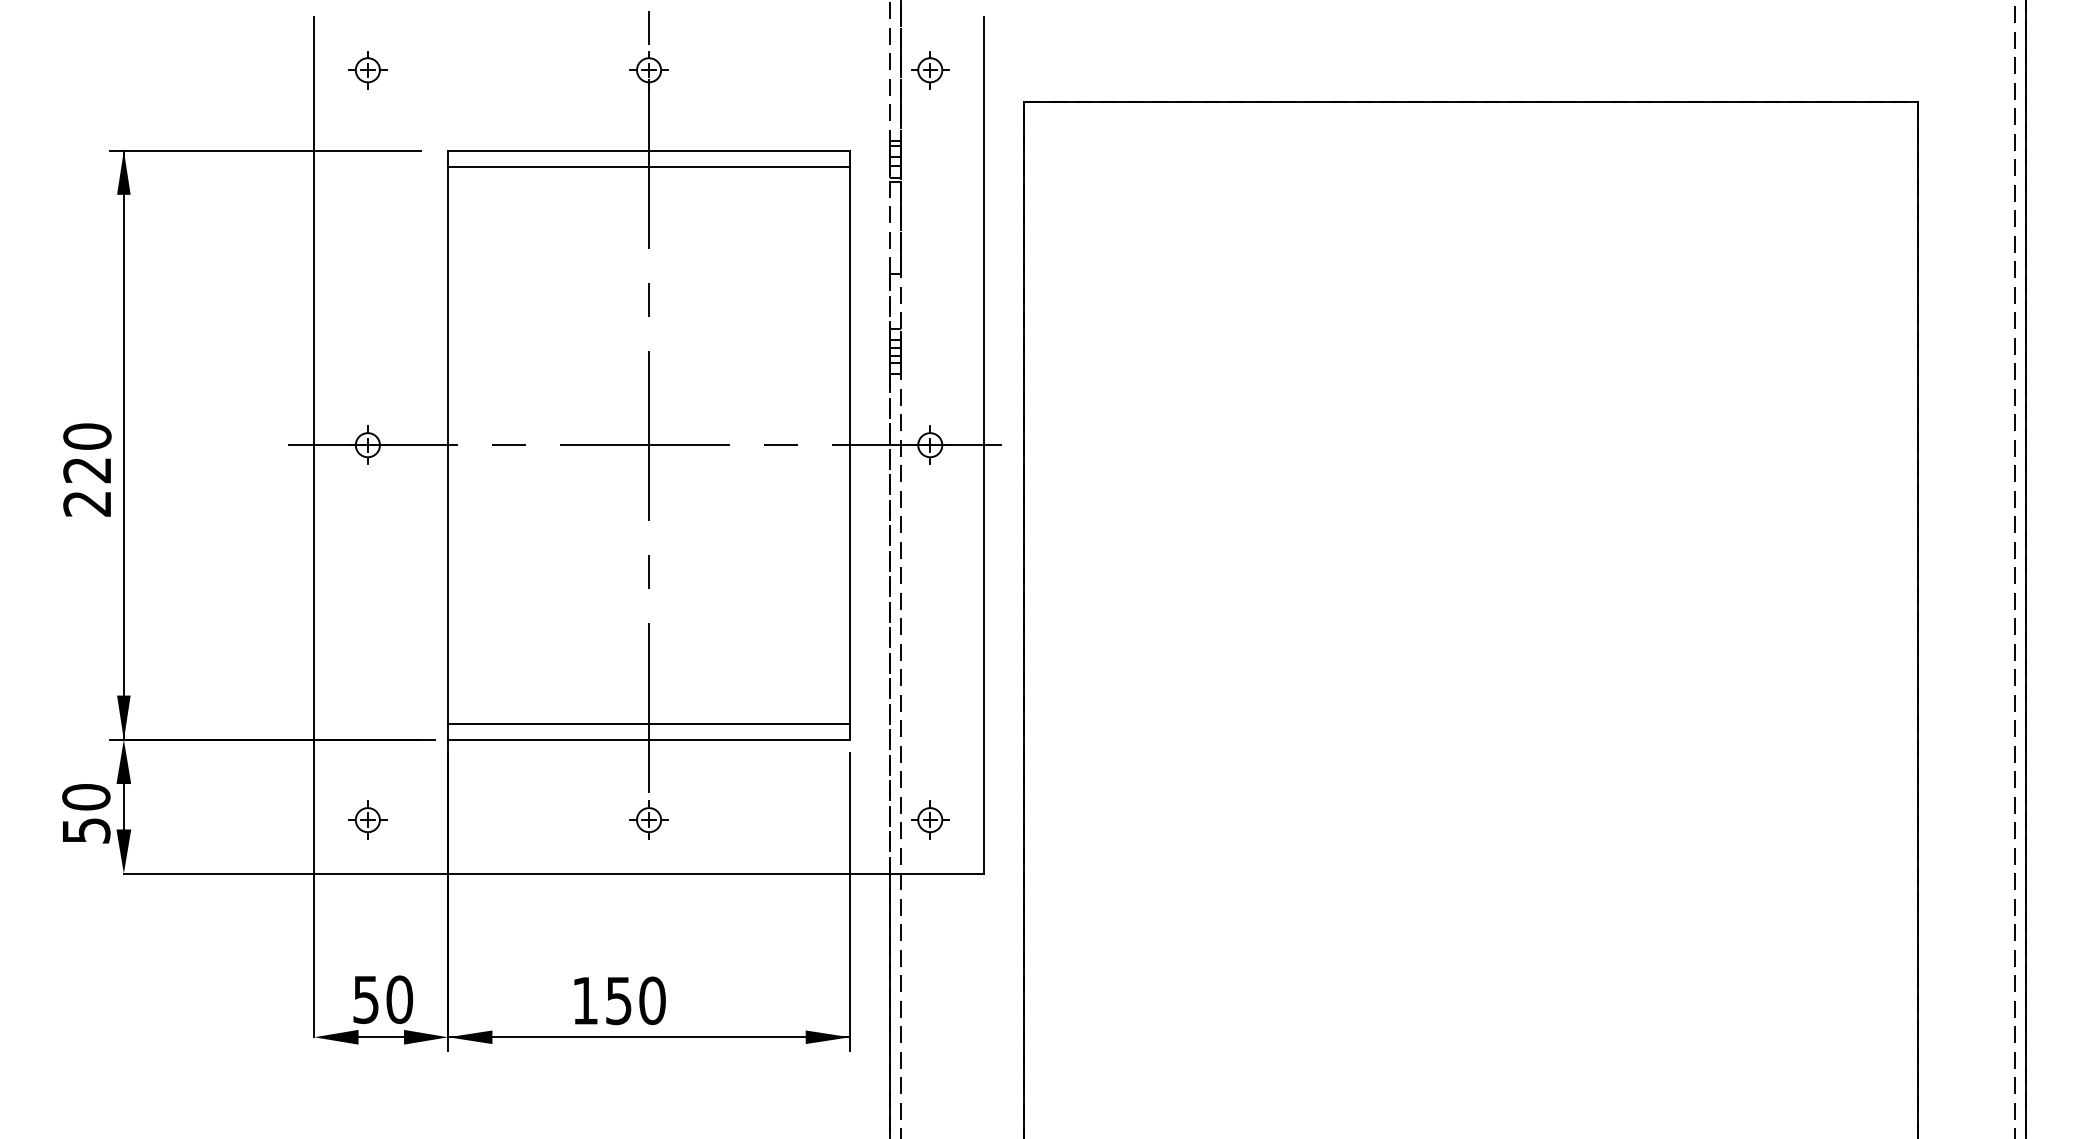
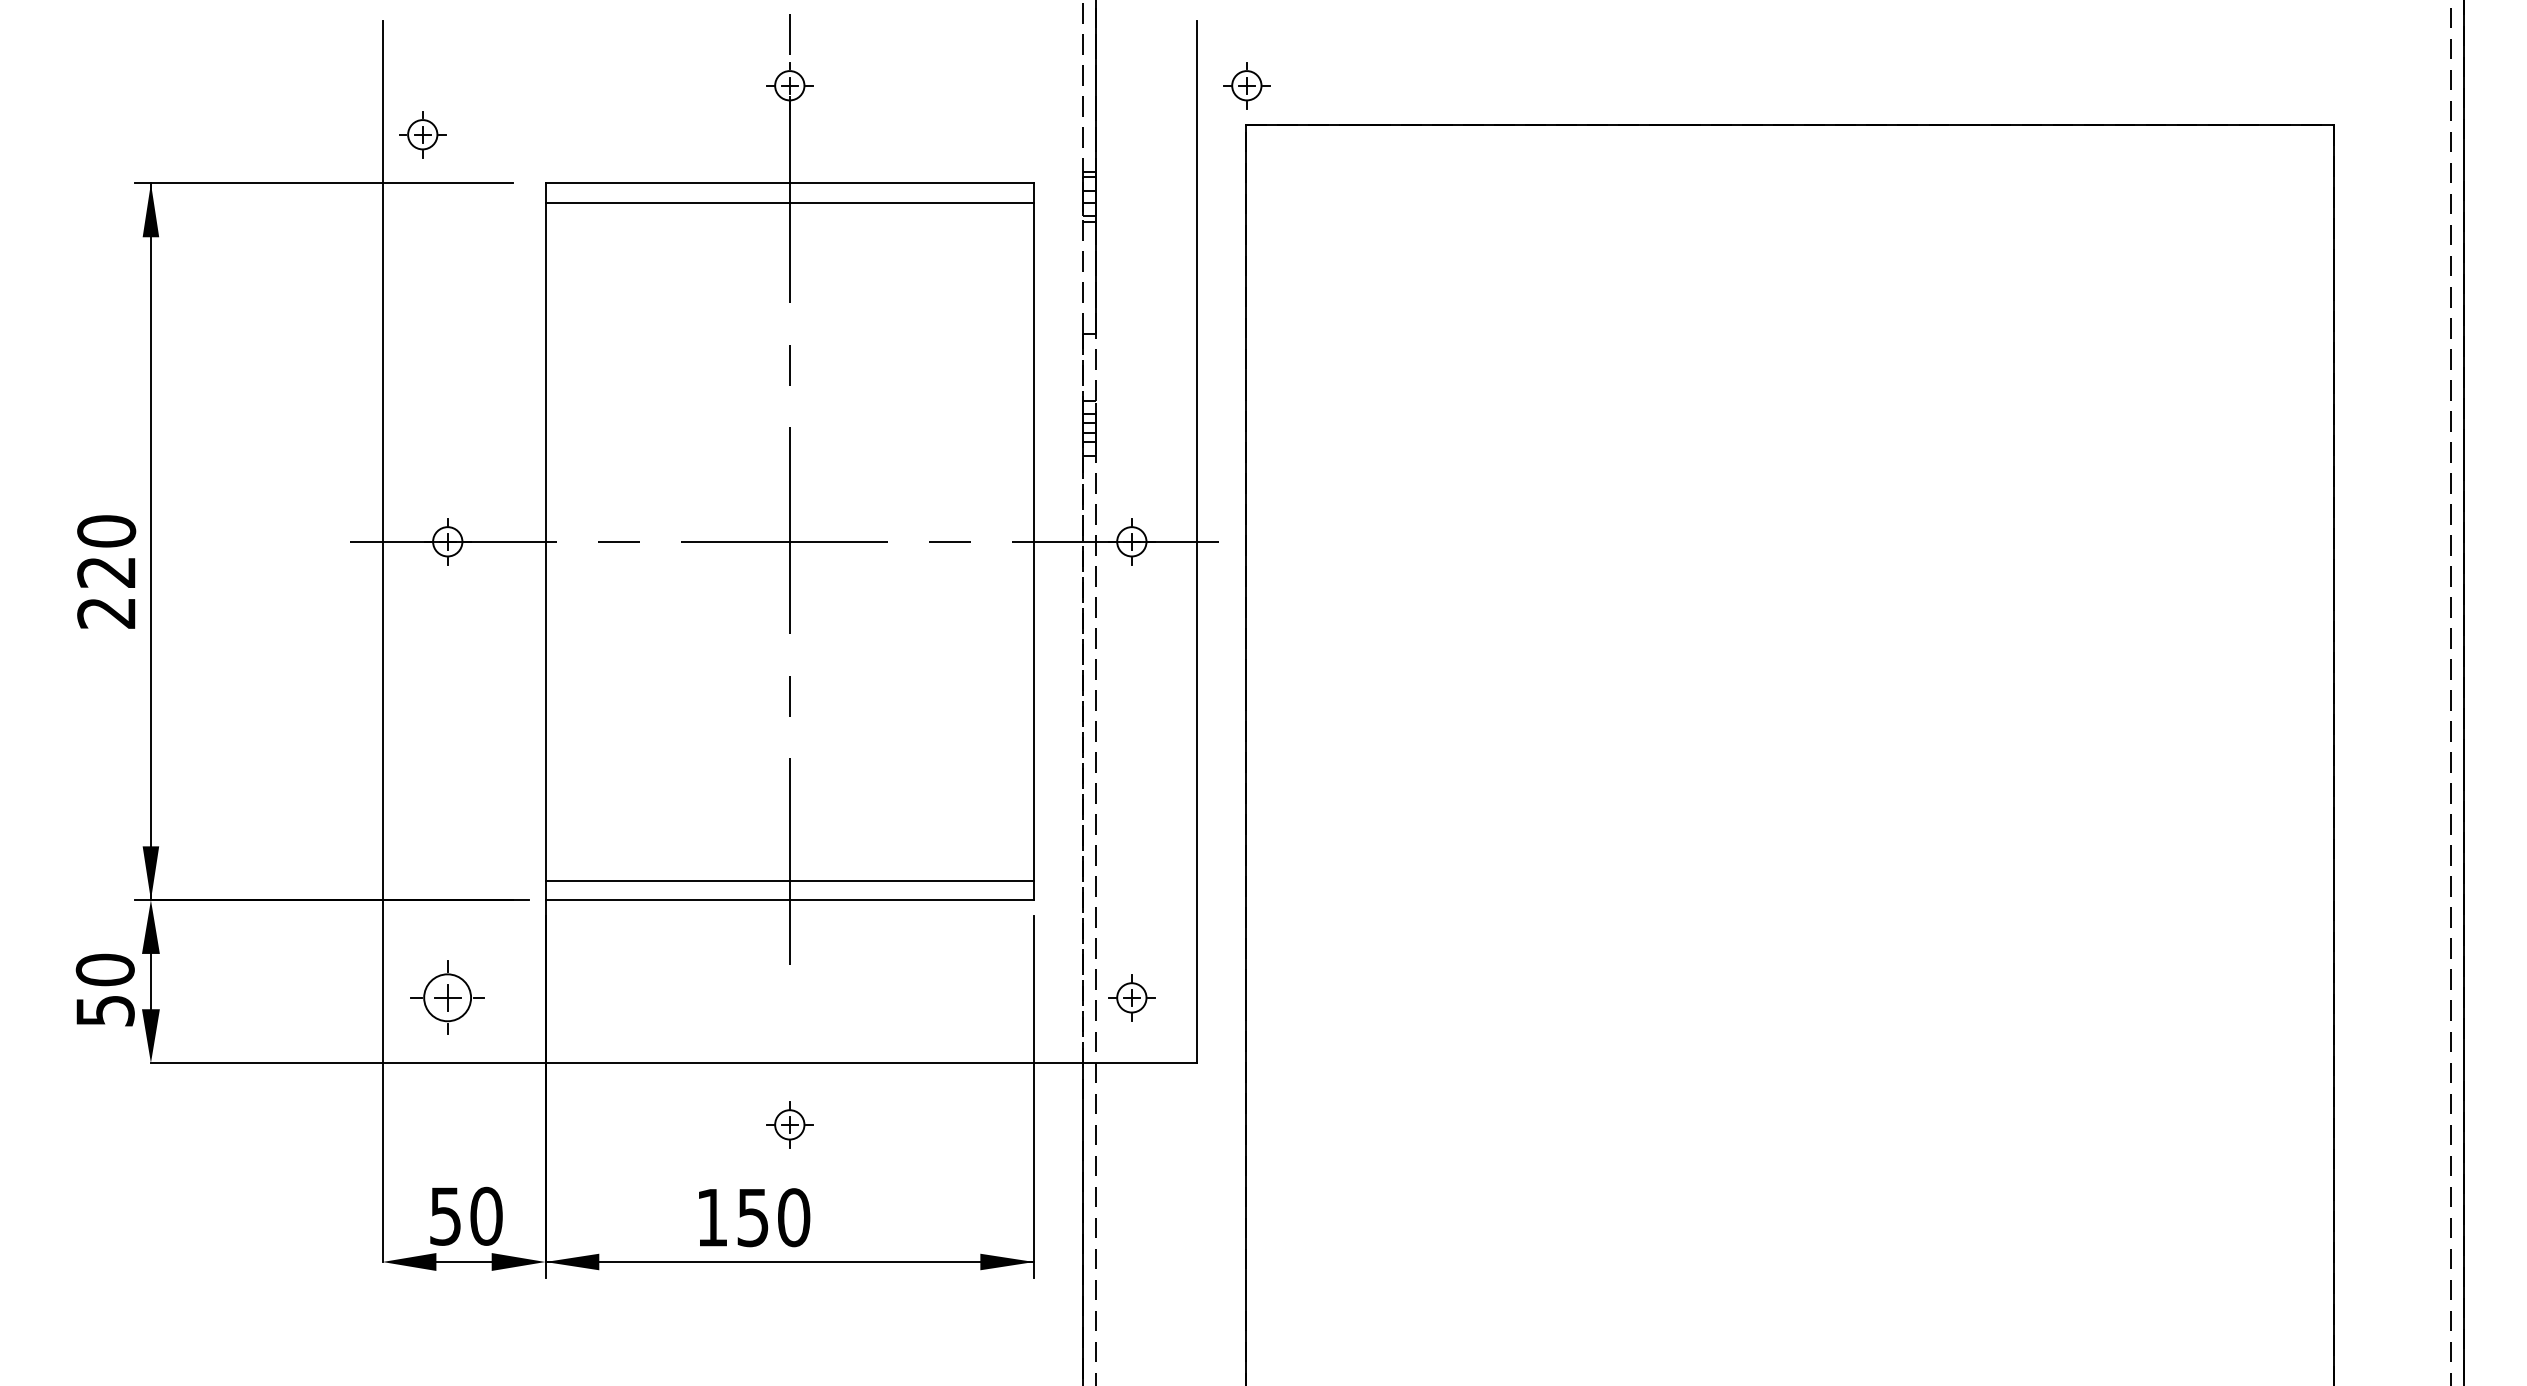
part: (367, 70) -> (422, 134), moved
part: (929, 70) -> (1246, 85), moved
part: (367, 819) -> (447, 997), size x1.6
part: (648, 819) -> (789, 1124), moved

